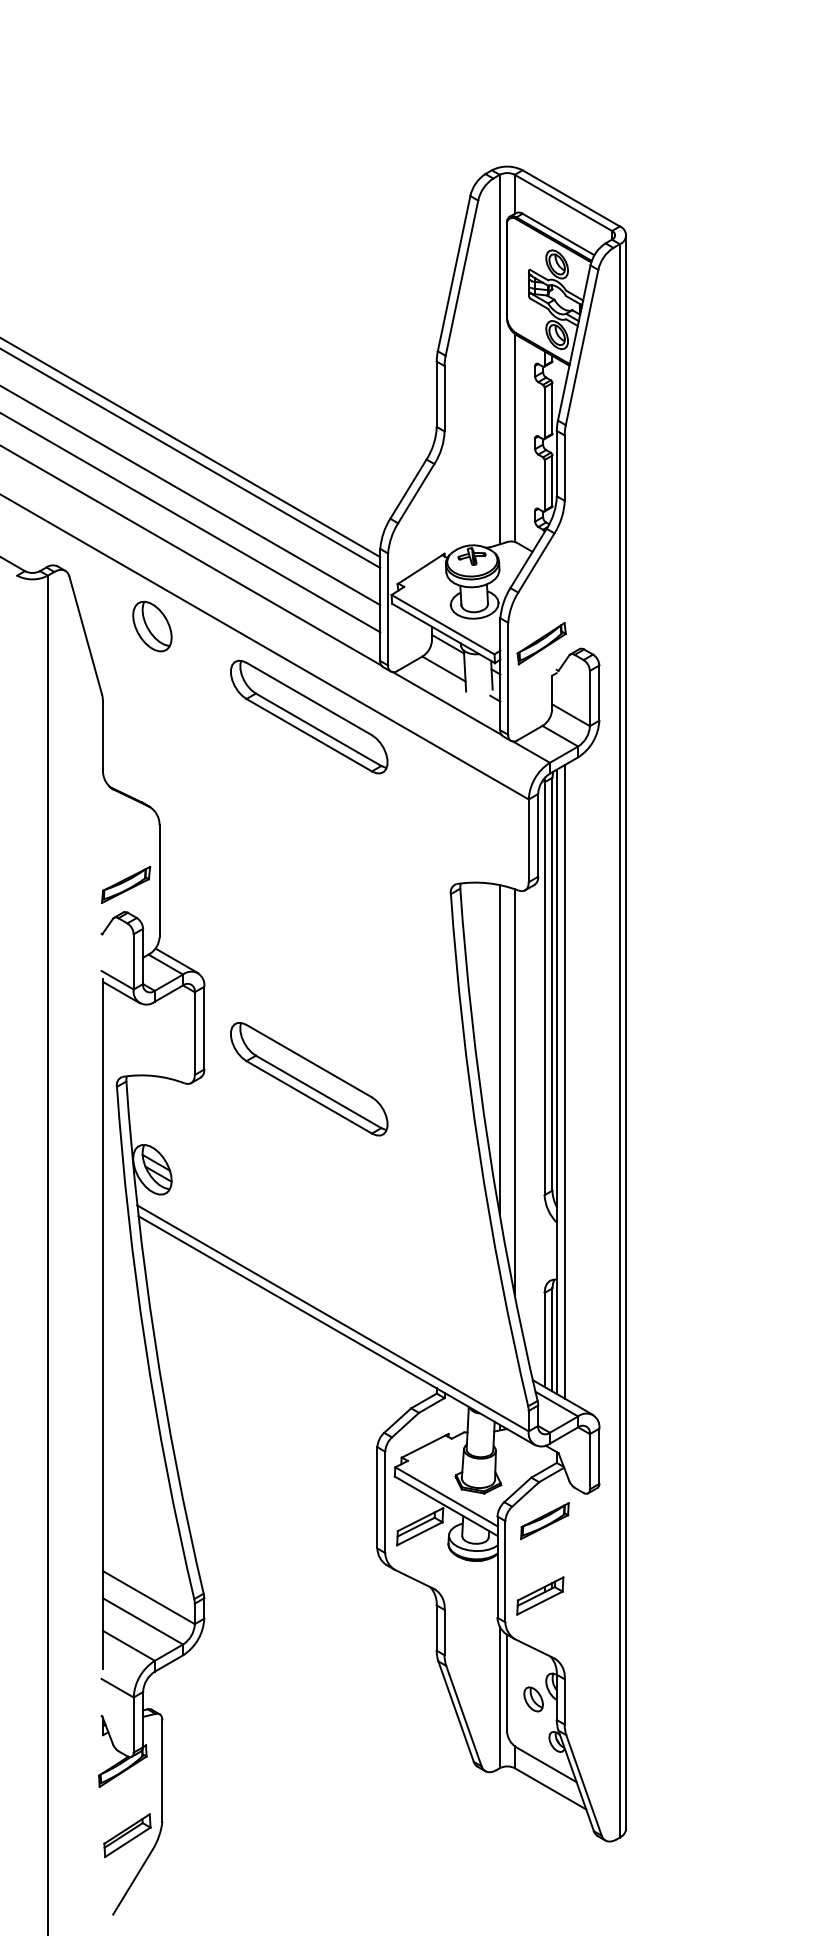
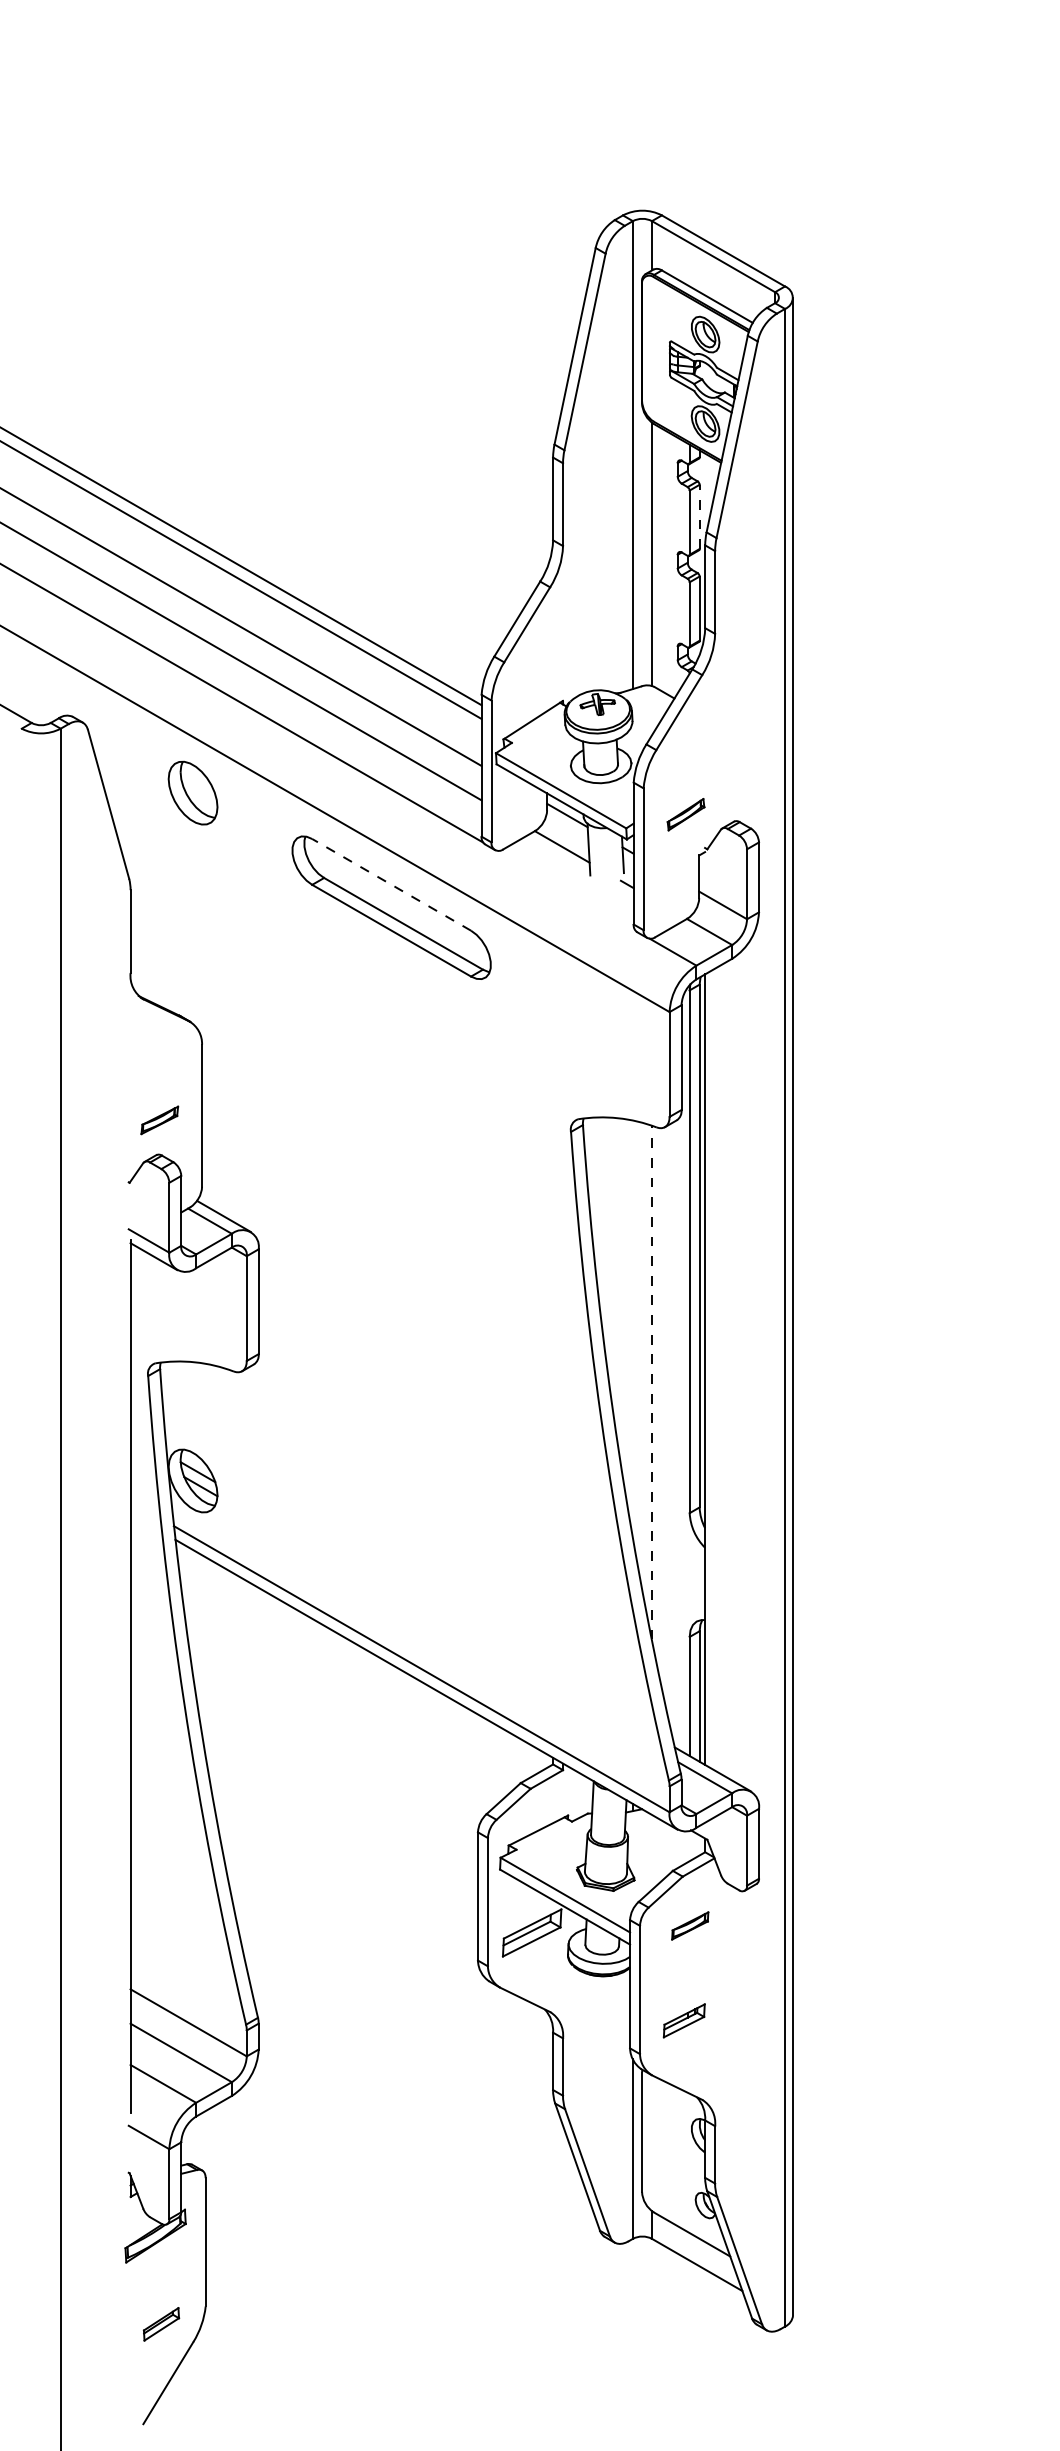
line: (552, 408) -> (699, 516), solid -> dashed
part: (541, 643) -> (685, 814), size x0.6
line: (309, 698) -> (391, 884), solid -> dashed
line: (447, 703) -> (566, 890), removed
part: (125, 885) -> (159, 1120), size x0.6
line: (499, 1049) -> (632, 1328), removed
part: (309, 1079) -> (391, 1366), removed
line: (564, 1081) -> (715, 1369), removed
line: (514, 1091) -> (651, 1382), solid -> dashed
part: (545, 1520) -> (690, 1925), size x0.6
part: (540, 1595) -> (684, 2020), size x0.7
part: (533, 1699) -> (675, 2151), removed
part: (127, 1835) -> (161, 2324), size x0.6

